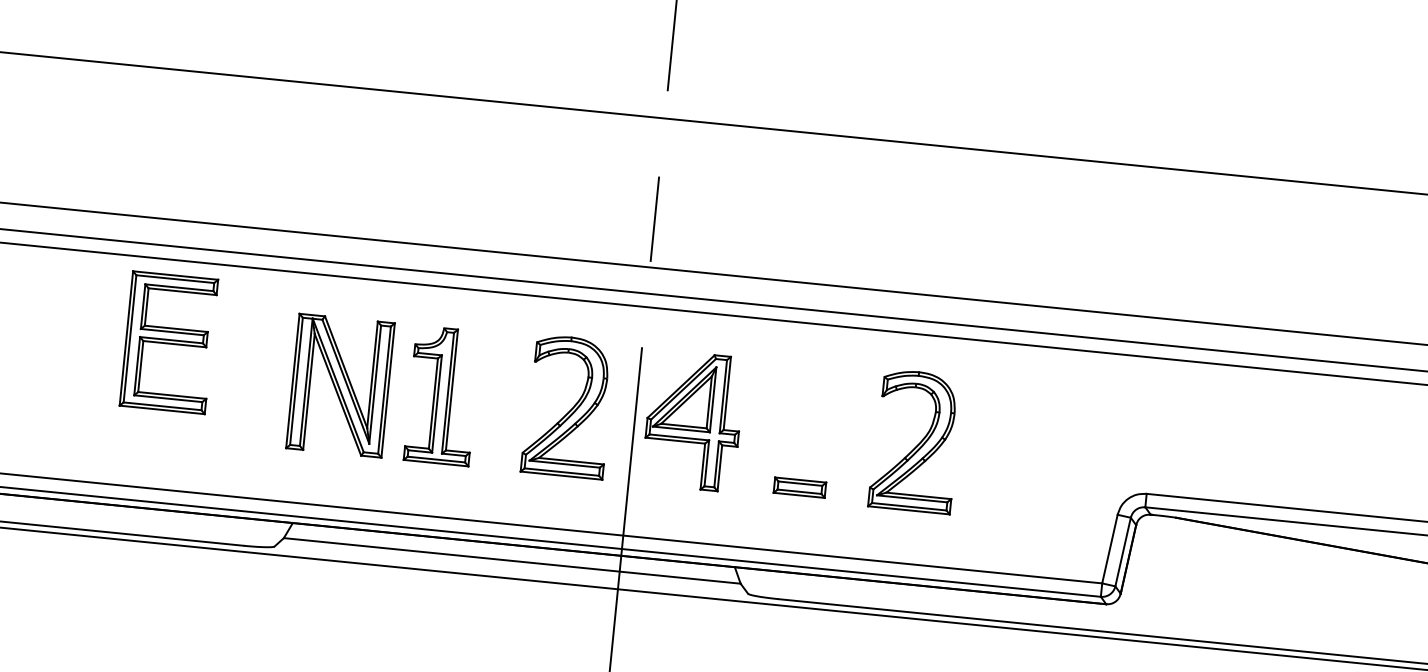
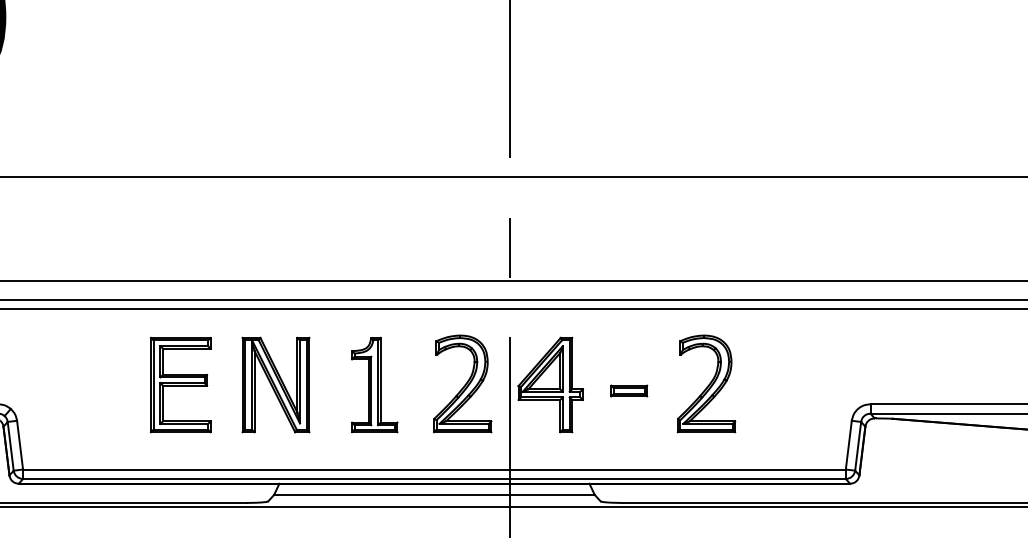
part: (168, 341) -> (180, 384), moved
part: (339, 384) -> (275, 384), moved
part: (800, 487) -> (629, 390), moved

